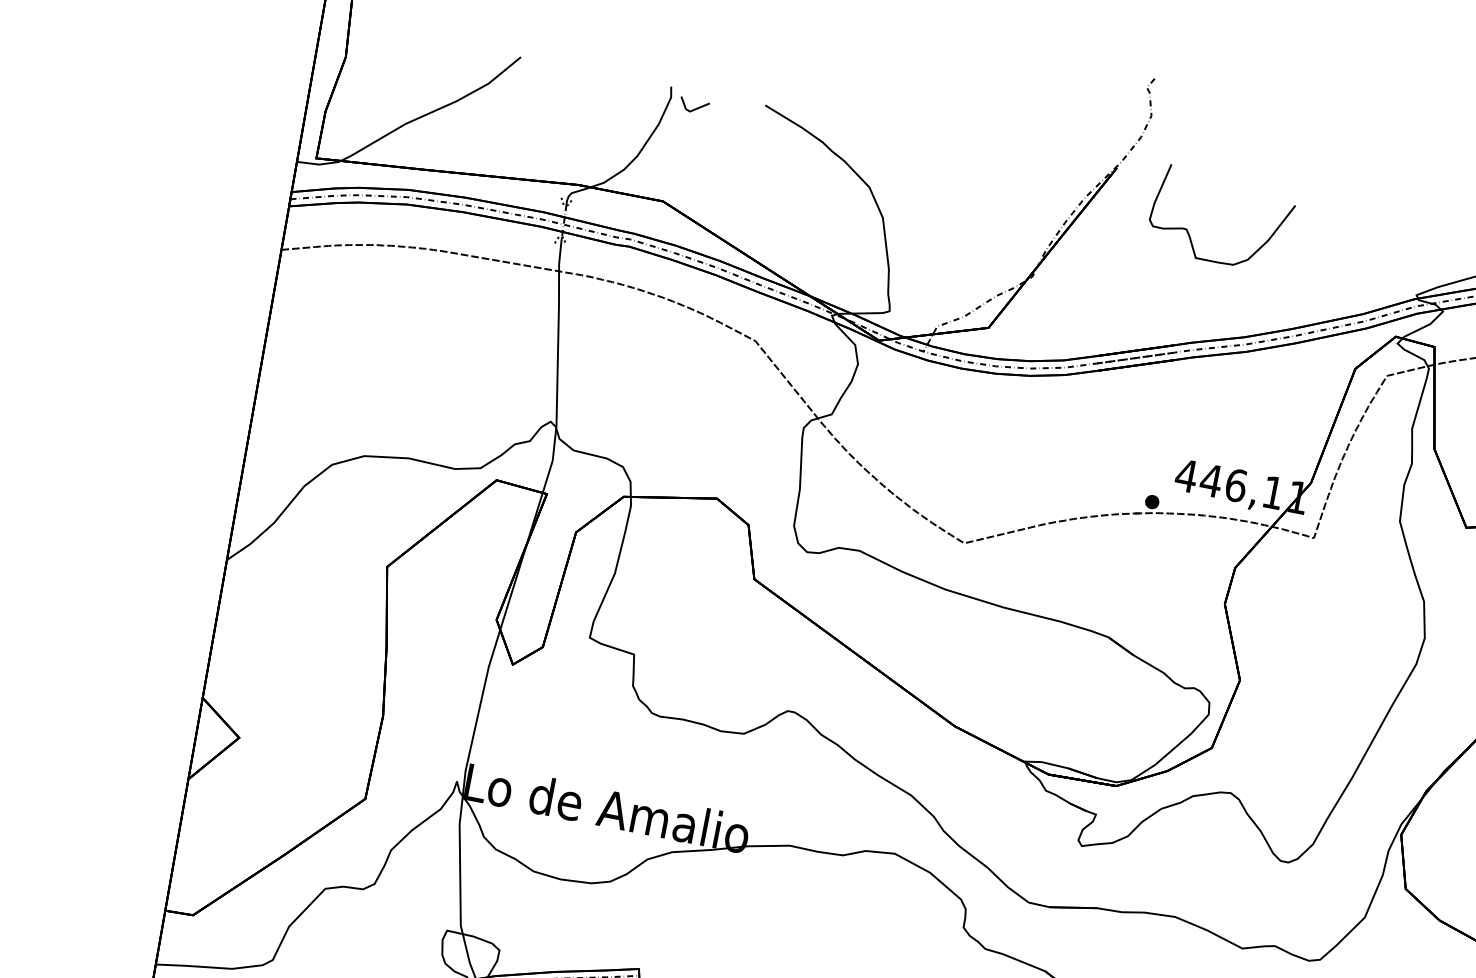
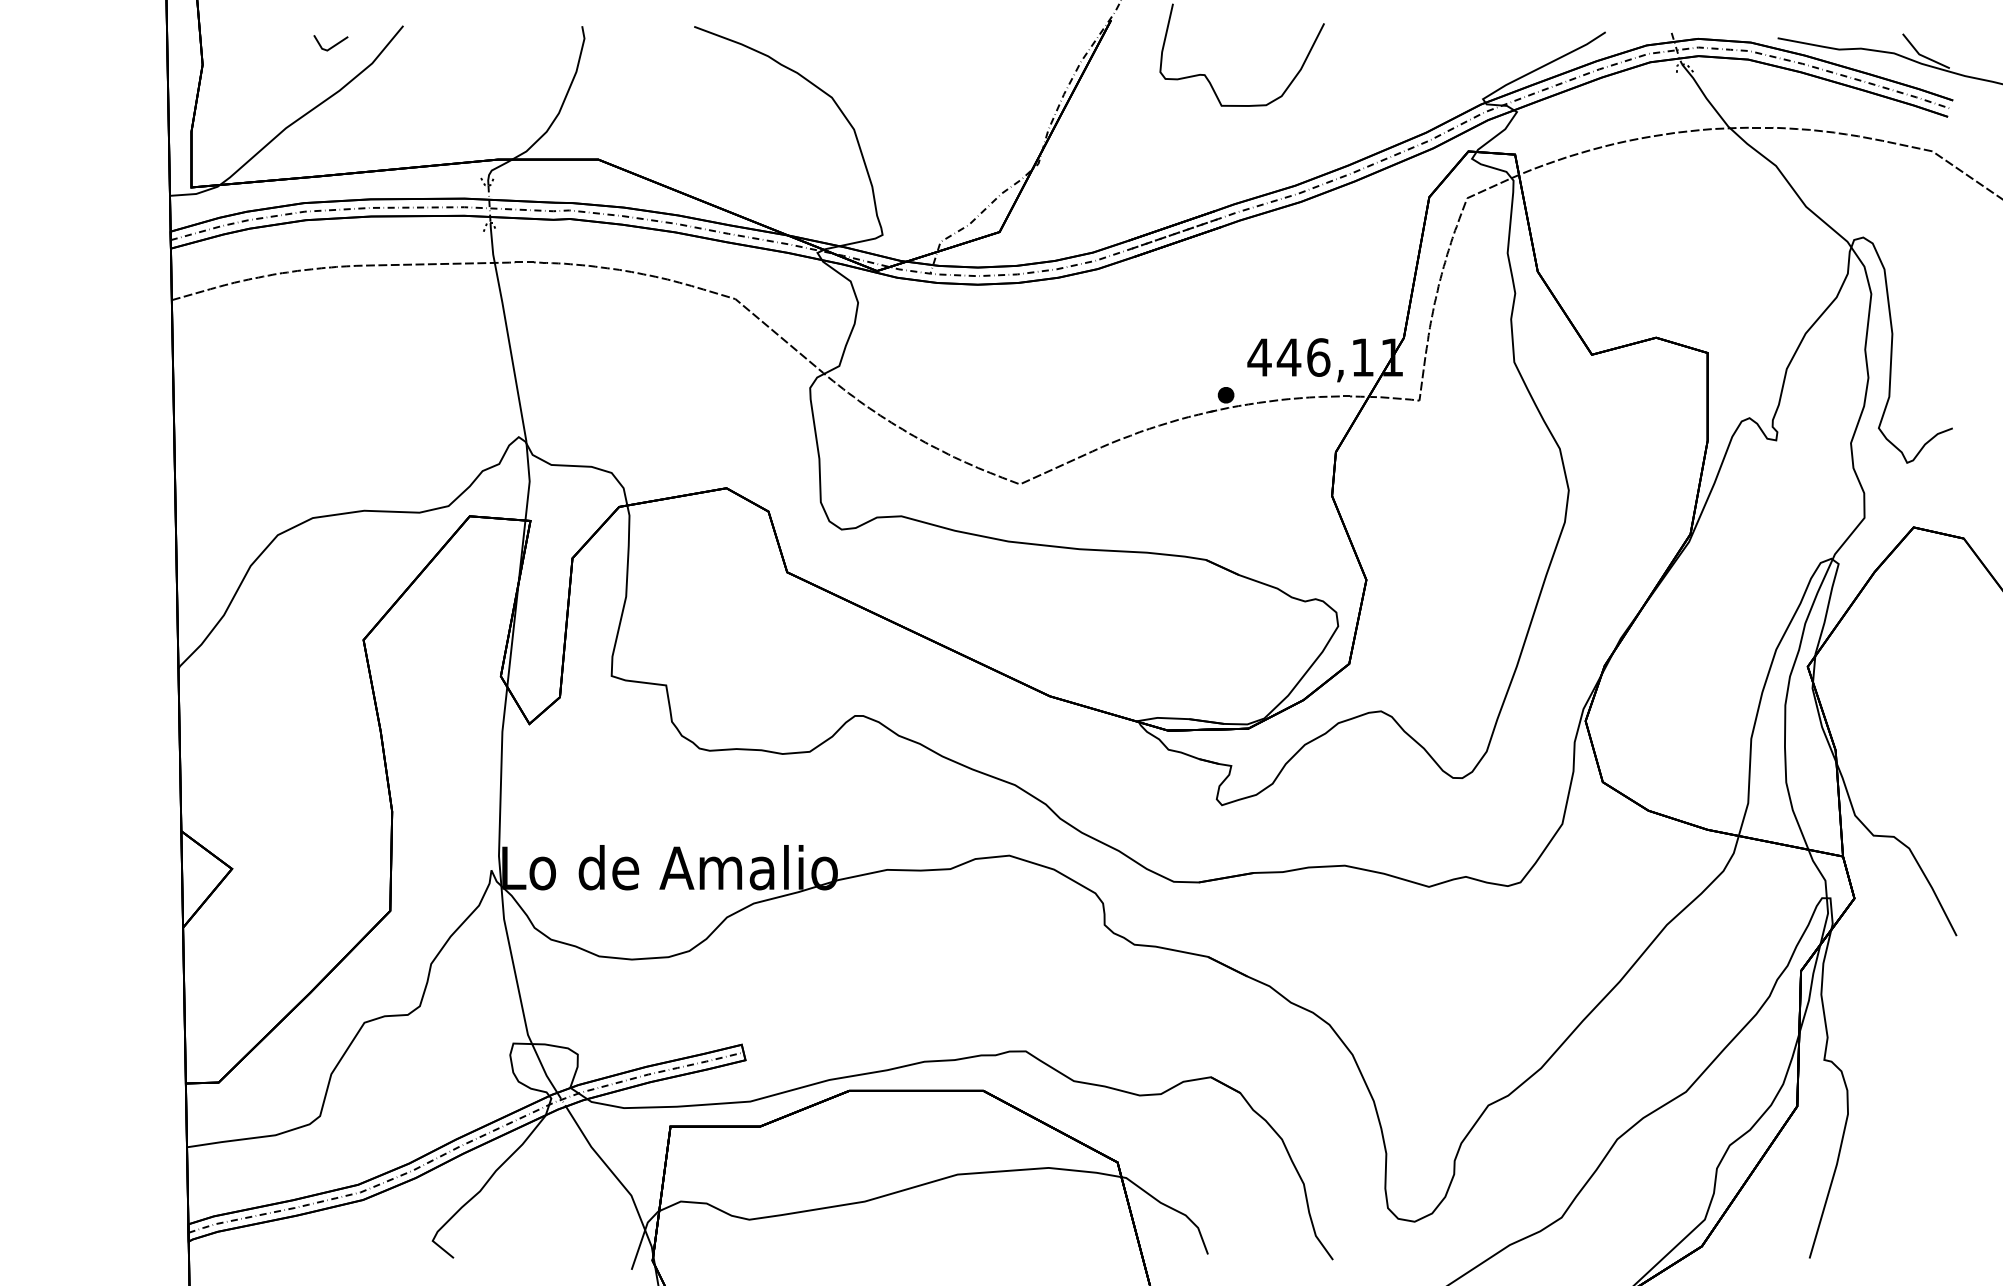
line: (694, 108) -> (331, 46), moved

